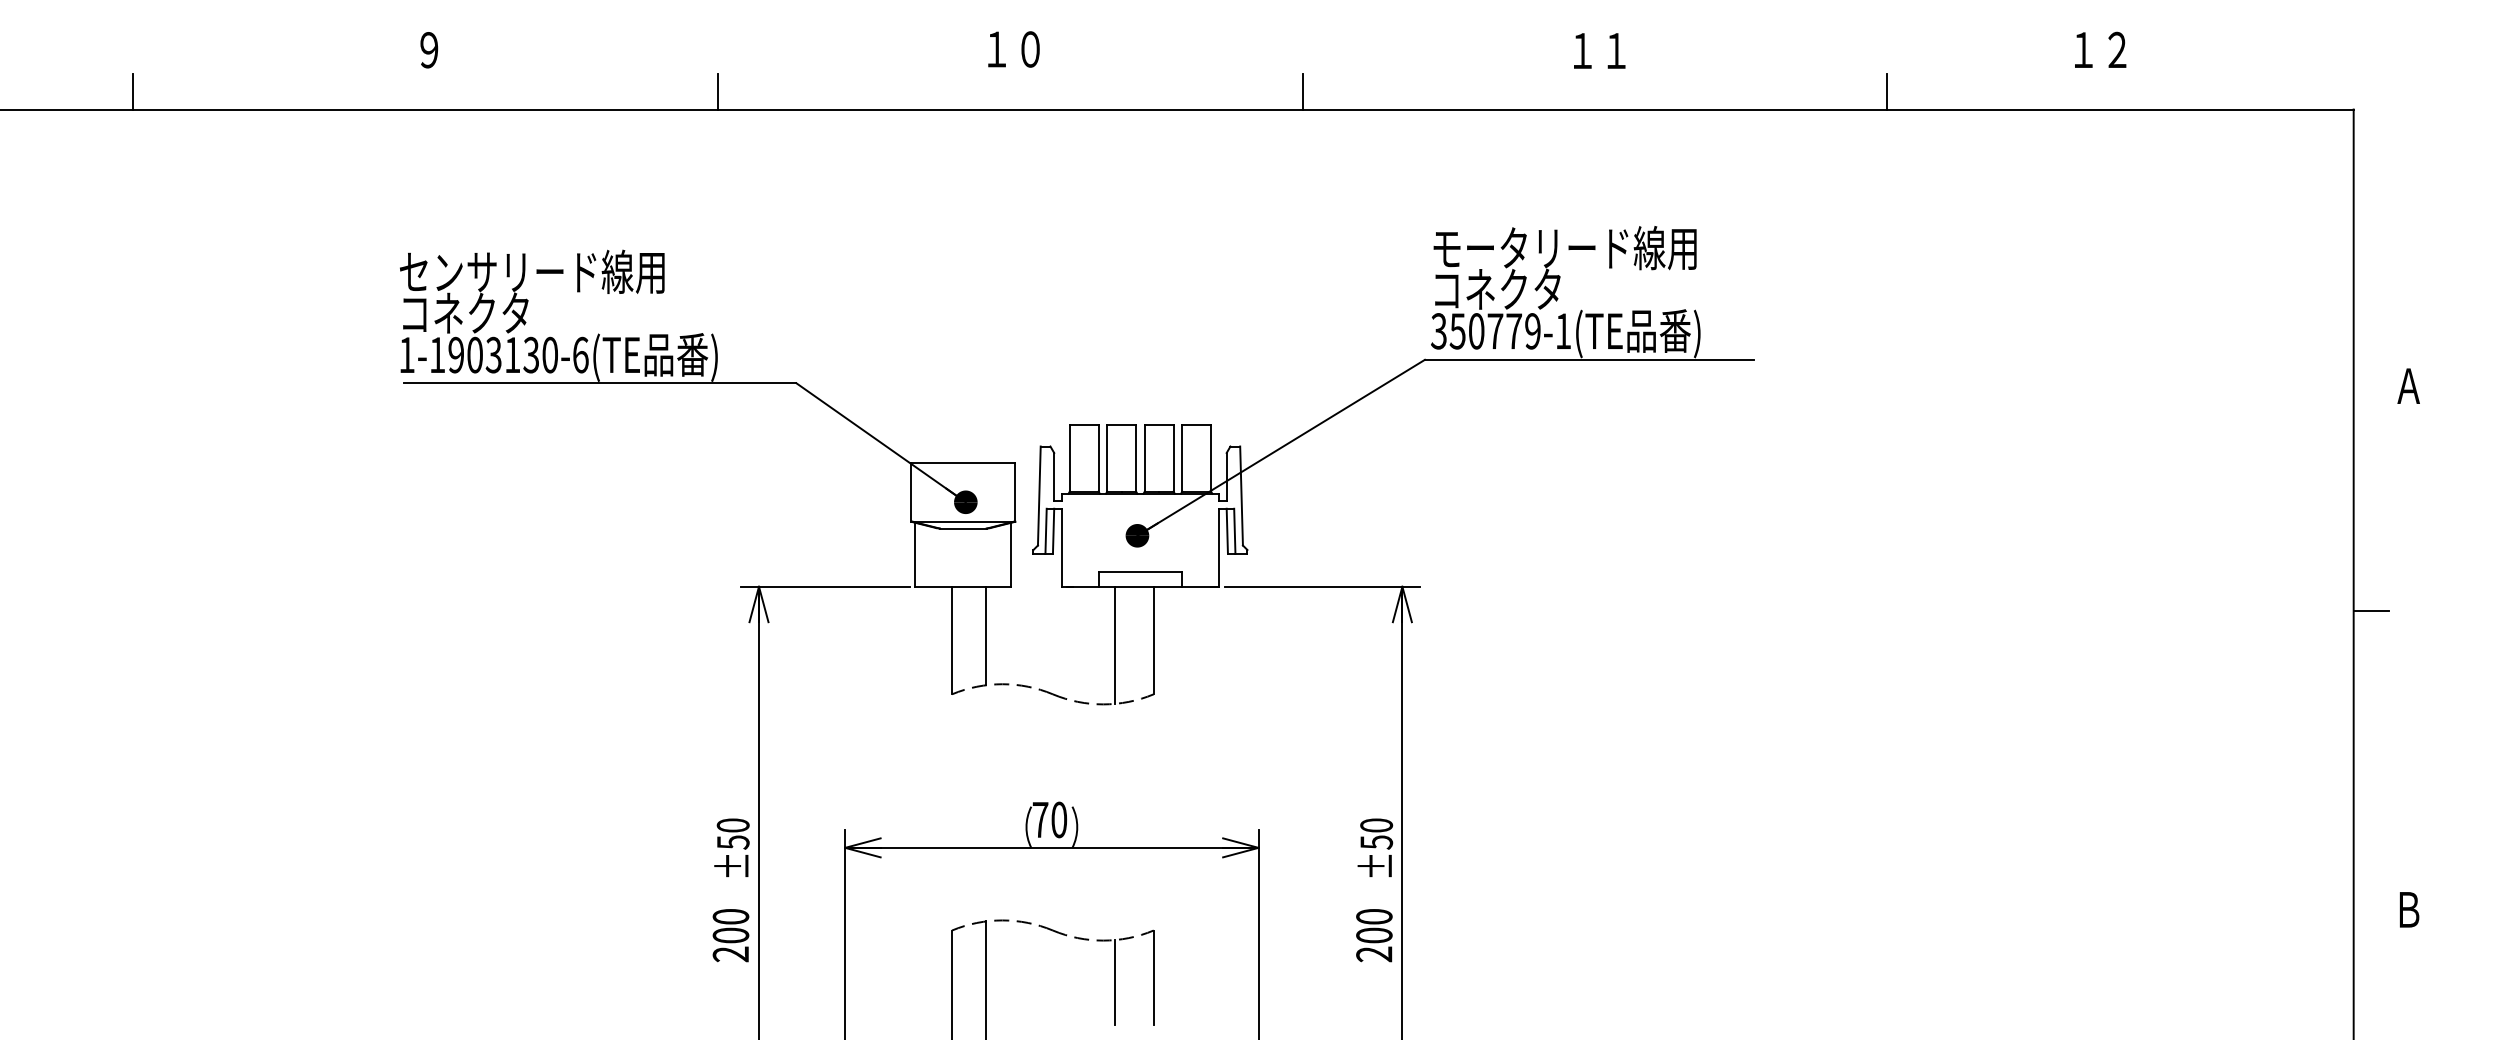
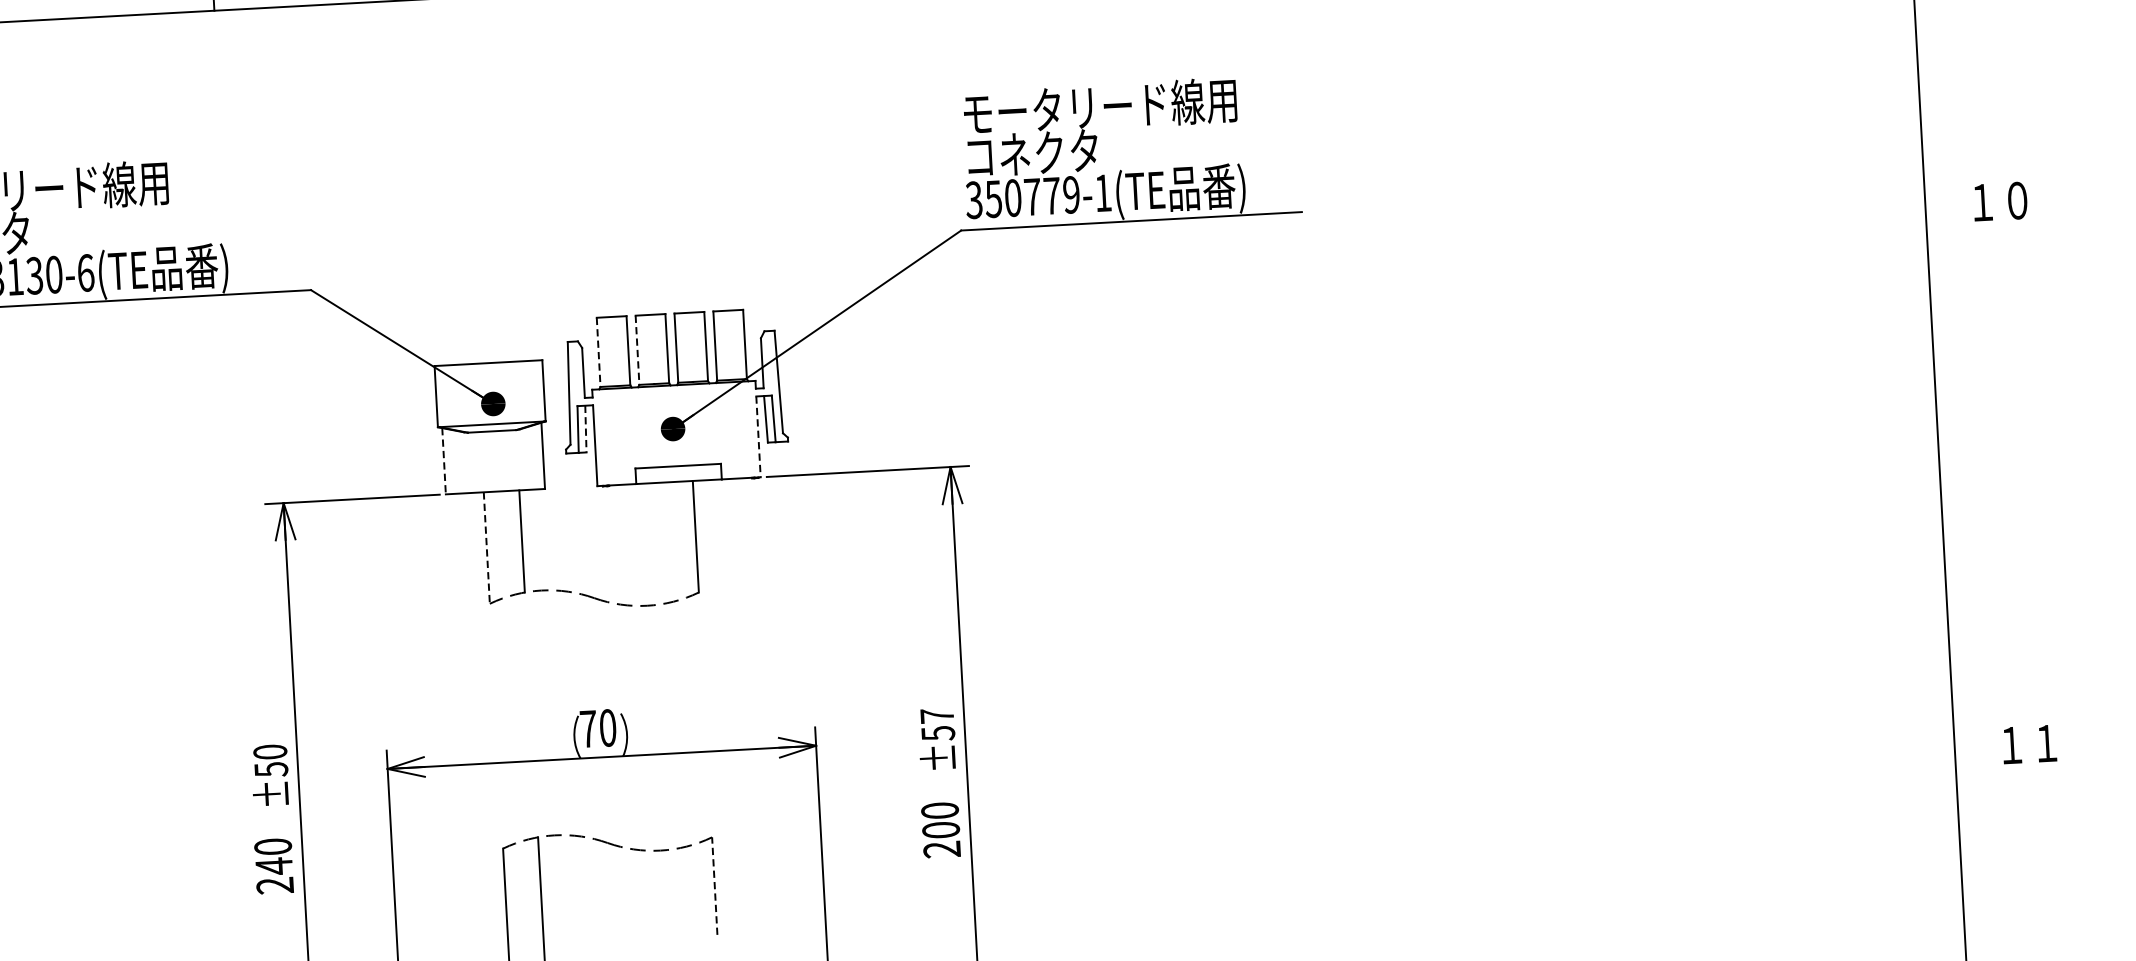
text: (2424, 386) -> (1998, 202), Ａ -> １０
line: (1069, 458) -> (598, 352), solid -> dashed
line: (1107, 458) -> (637, 350), solid -> dashed
line: (1053, 531) -> (585, 429), solid -> dashed
line: (1219, 547) -> (758, 436), solid -> dashed
line: (915, 554) -> (444, 460), solid -> dashed
line: (2371, 611) -> (1956, 438), removed
line: (952, 640) -> (487, 547), solid -> dashed
line: (1115, 644) -> (656, 542), removed
text: (1376, 825) -> (937, 715), ±50 -> ±57
text: (2425, 909) -> (2029, 744), Ｂ -> １１
text: (730, 935) -> (273, 866), 200 -> 240
line: (1153, 977) -> (714, 886), solid -> dashed
line: (1115, 982) -> (675, 893), removed

